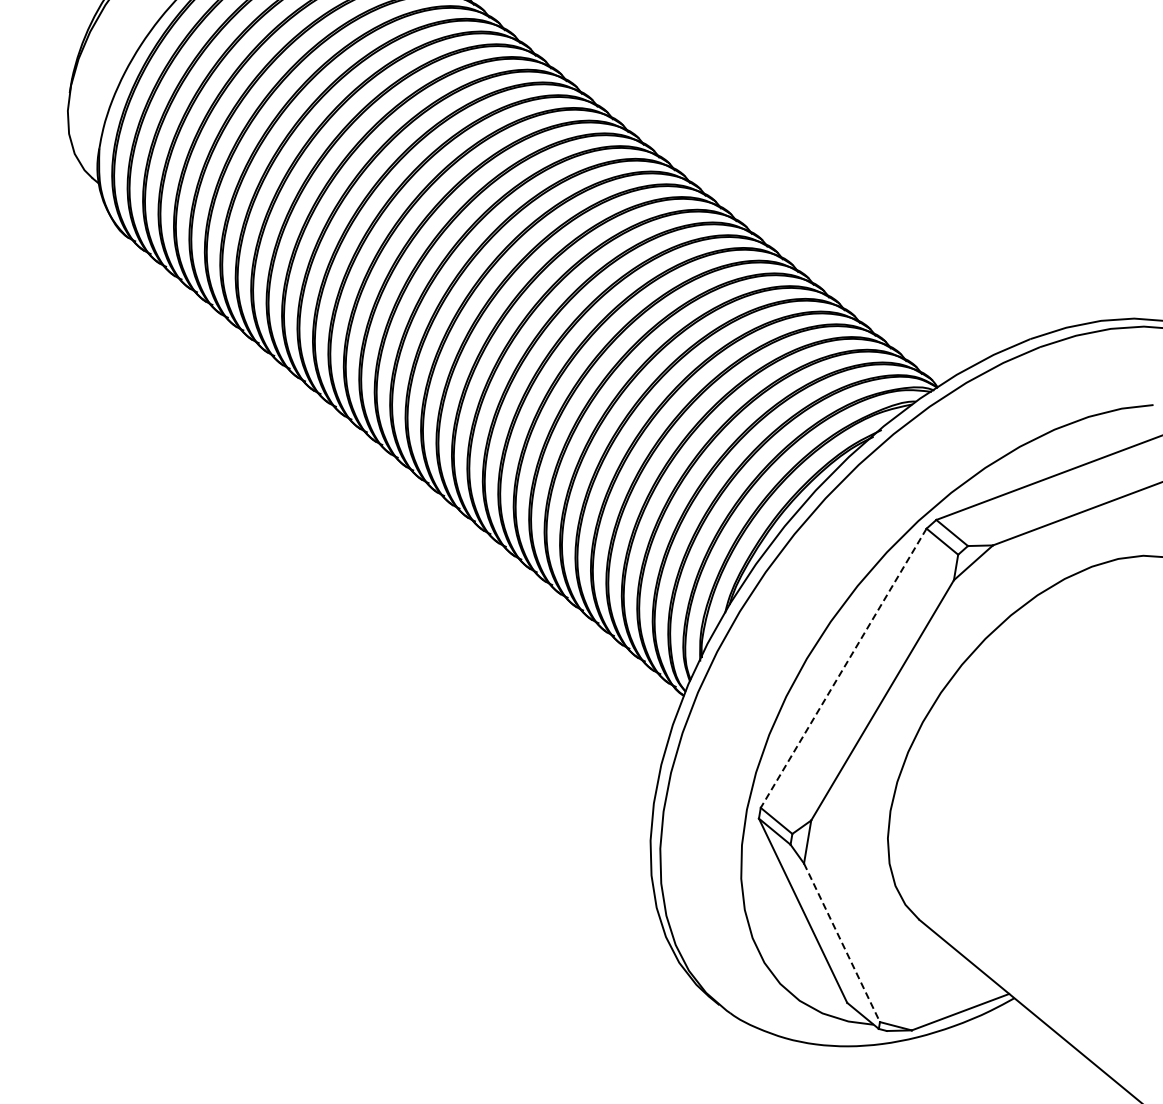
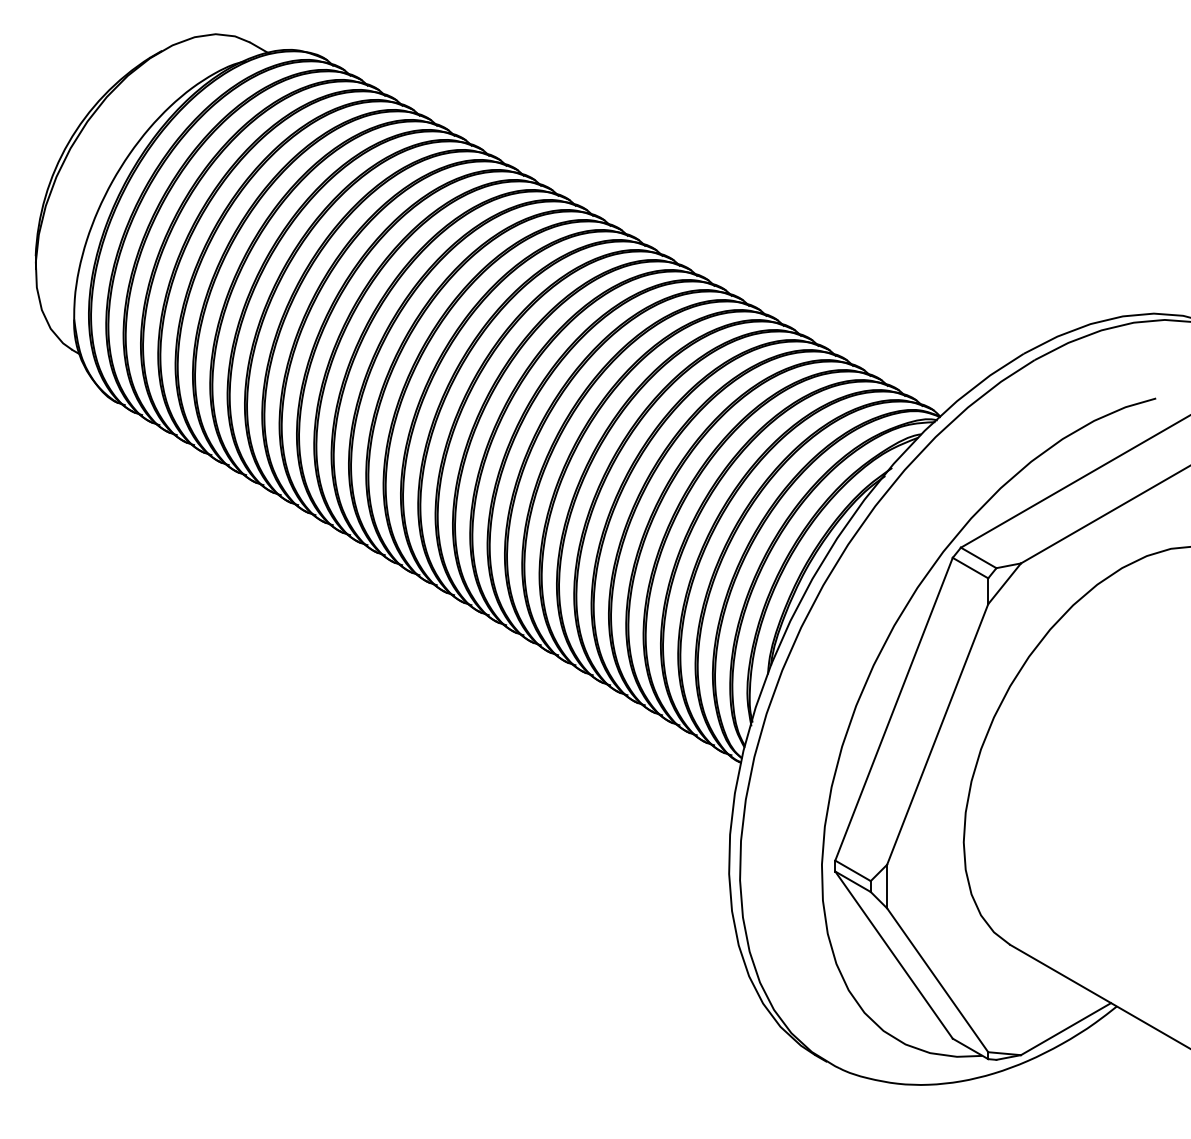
line: (843, 668) -> (893, 709), dashed -> solid
line: (841, 942) -> (937, 980), dashed -> solid

